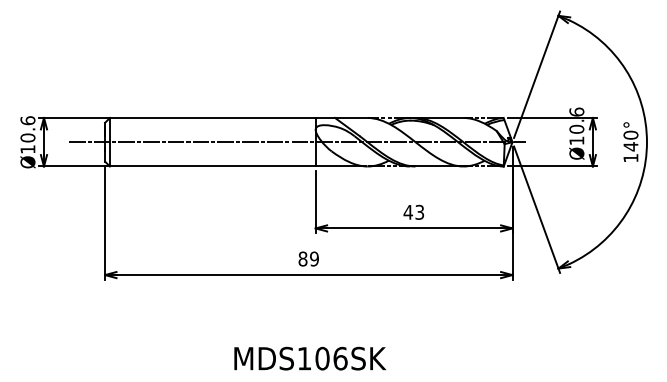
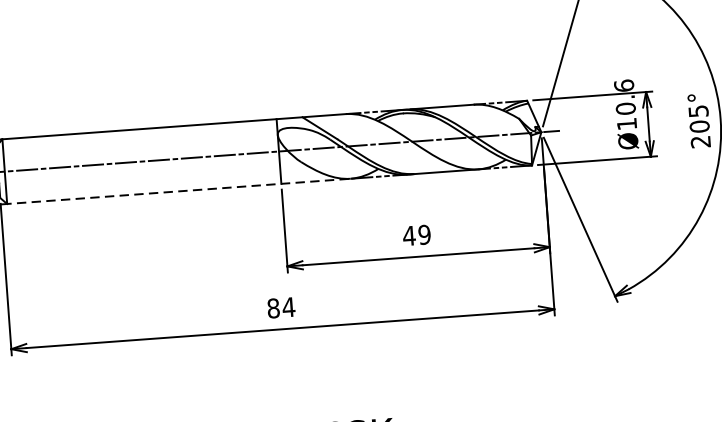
text: (630, 146) -> (699, 126), 140° -> 205°
line: (237, 166) -> (177, 191), solid -> dashed
text: (419, 212) -> (424, 235), 43 -> 49
text: (314, 258) -> (288, 306), 89 -> 84

